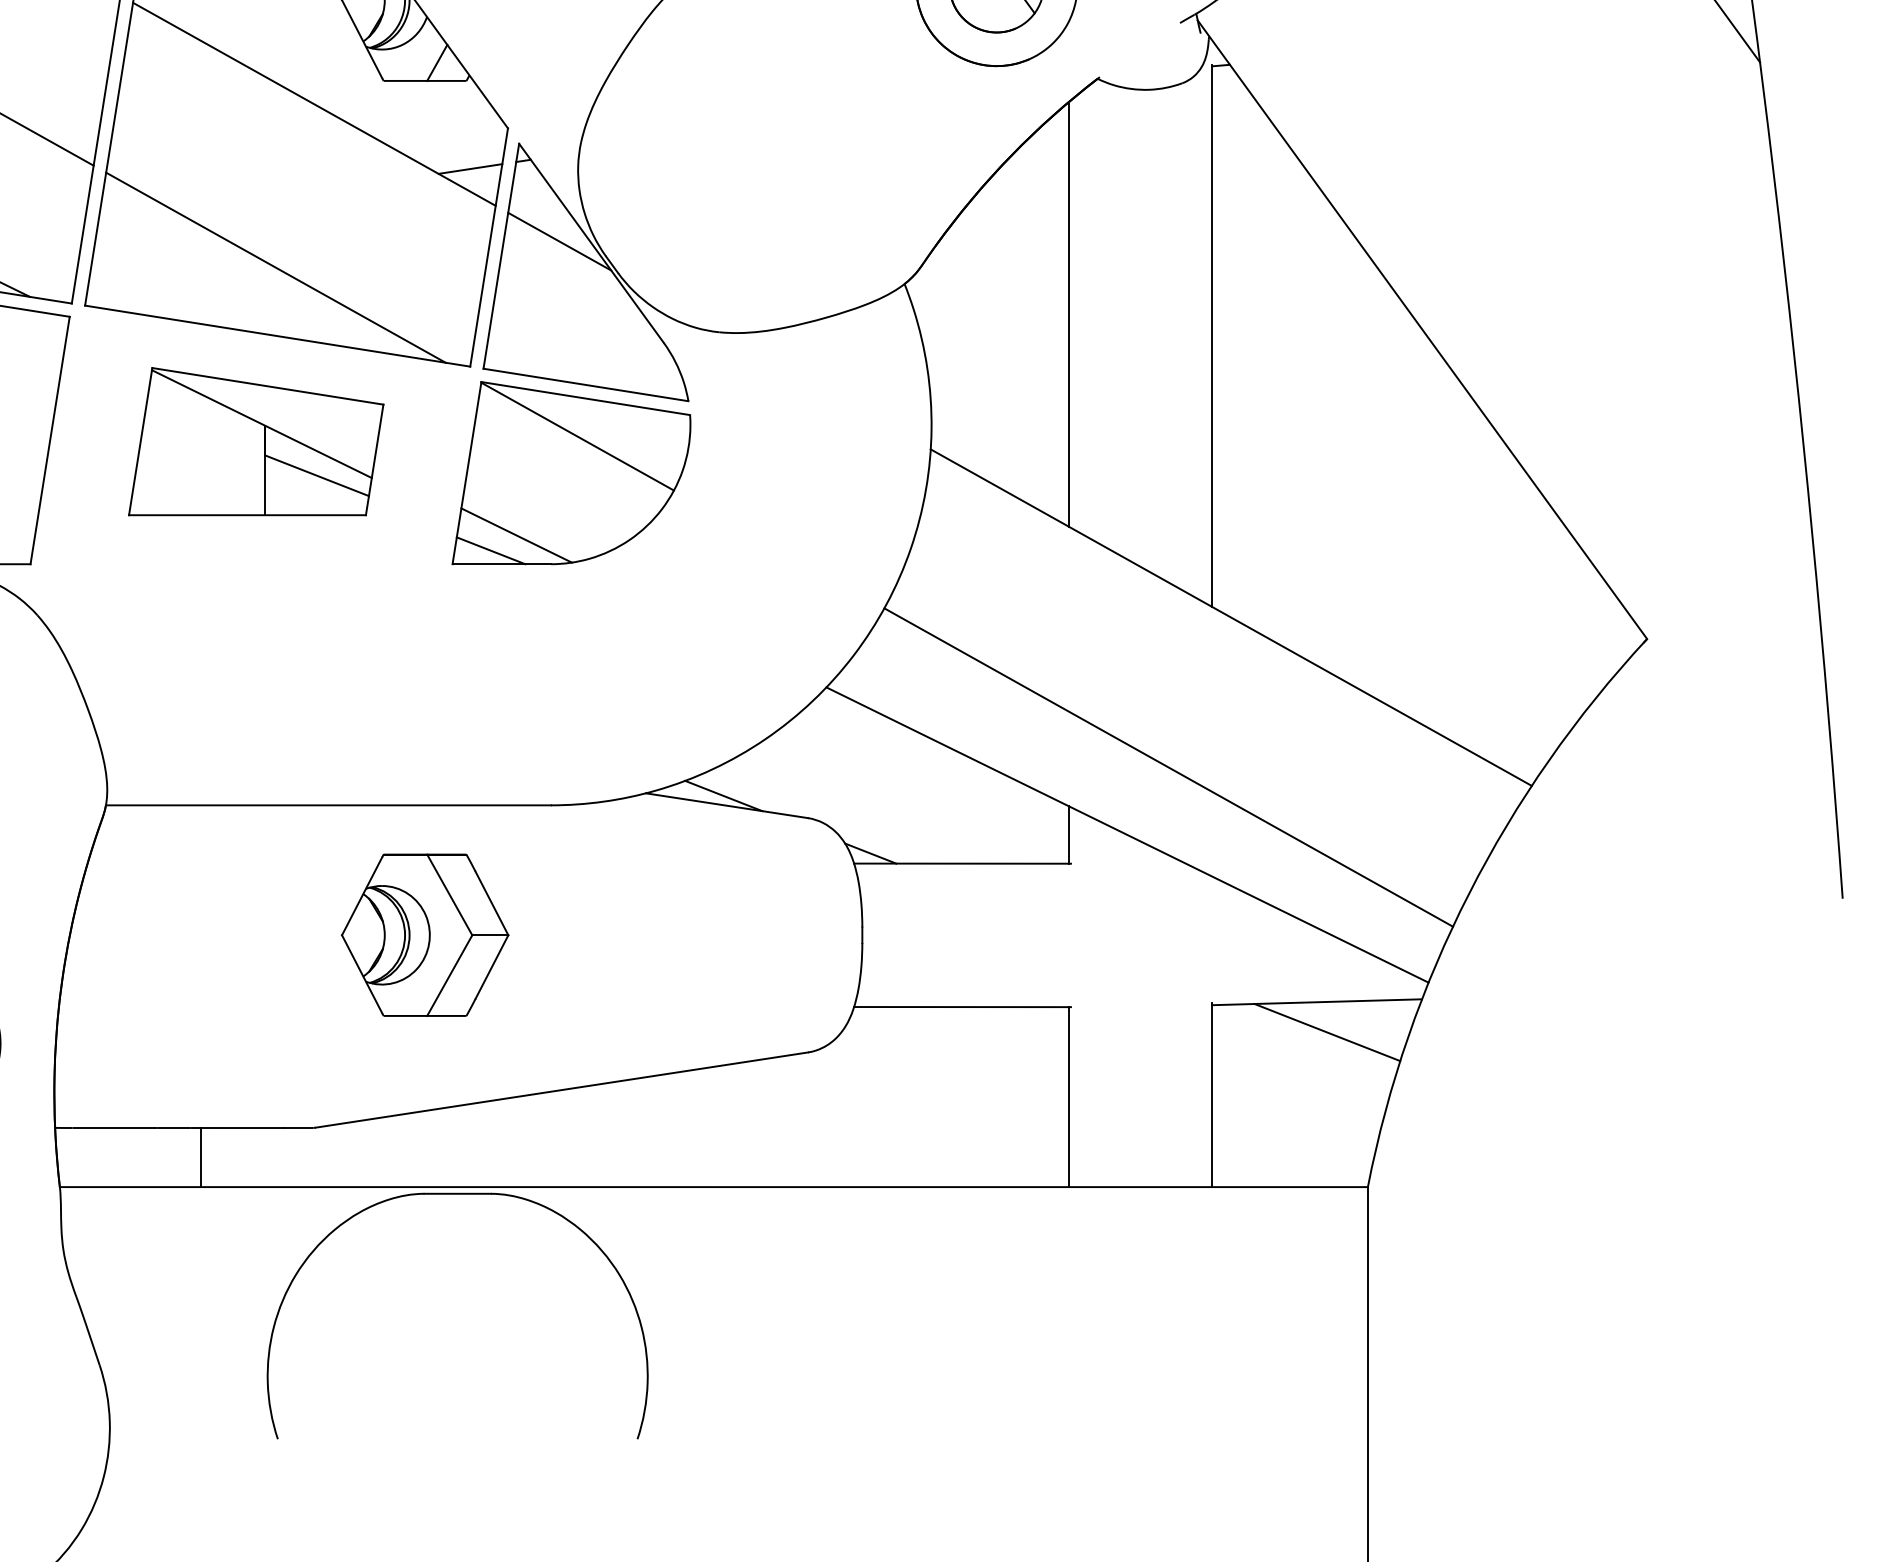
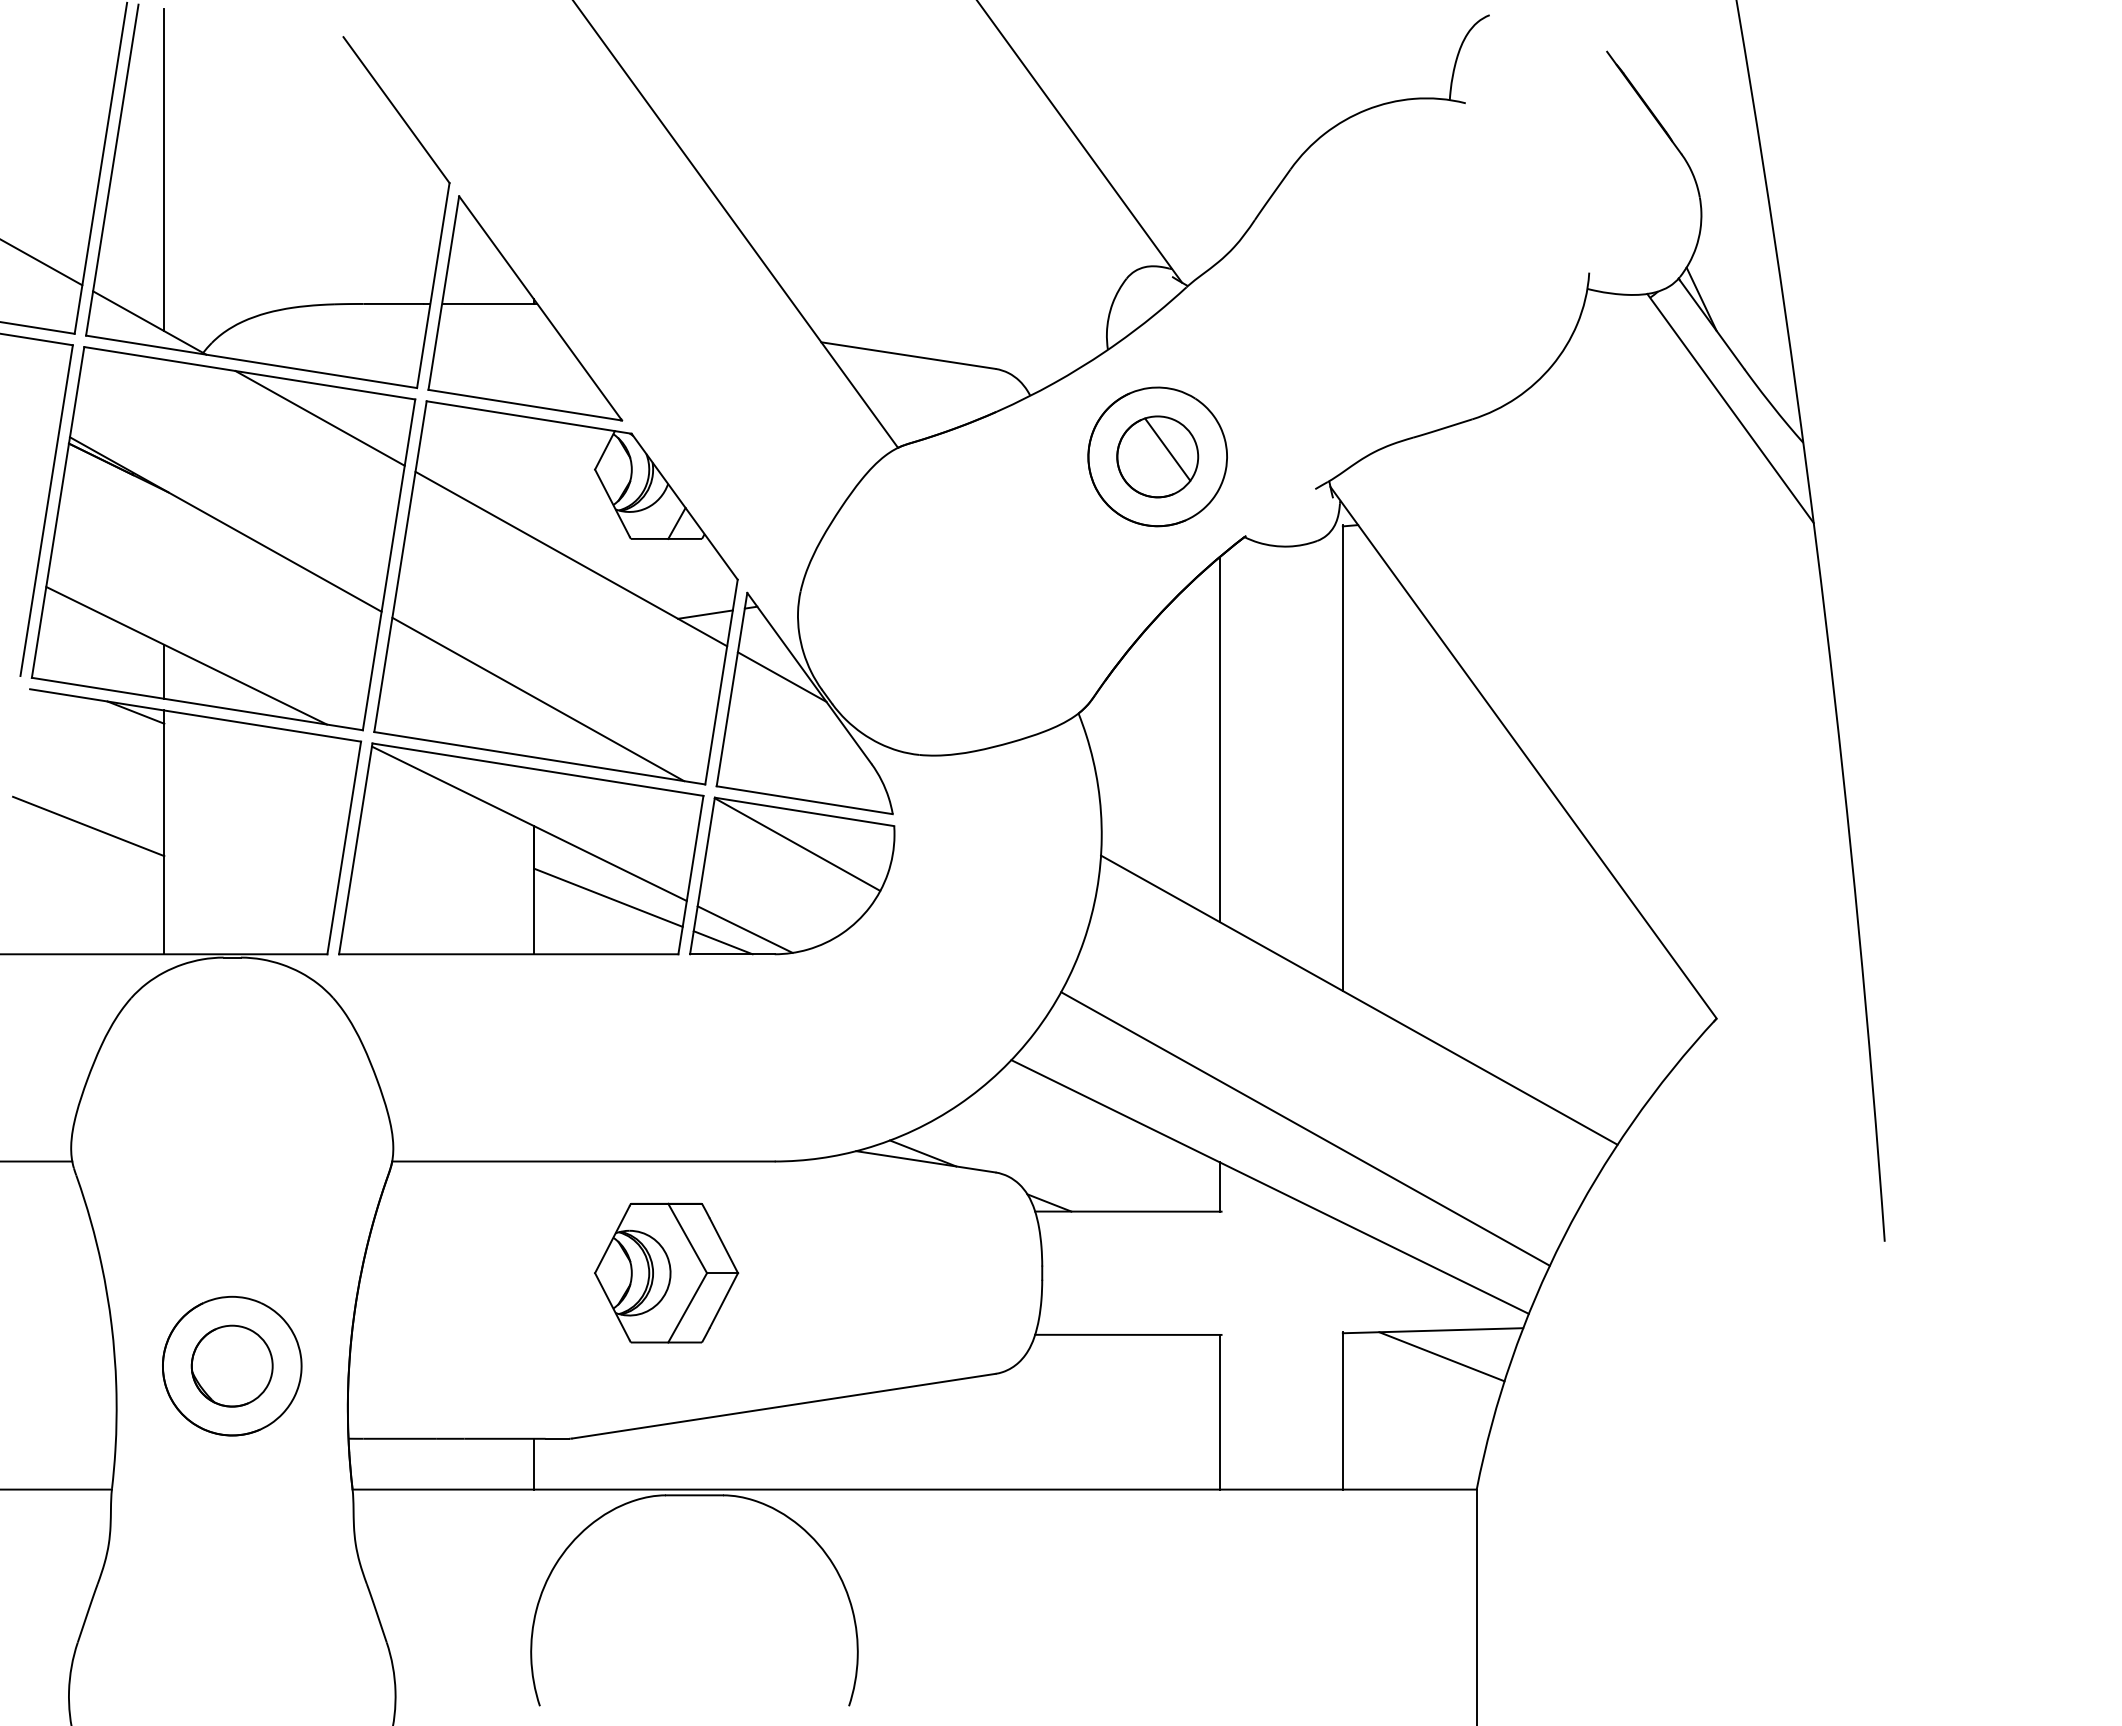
part: (256, 441) -> (521, 848), size x1.67
line: (201, 1156) -> (534, 1463), moved

